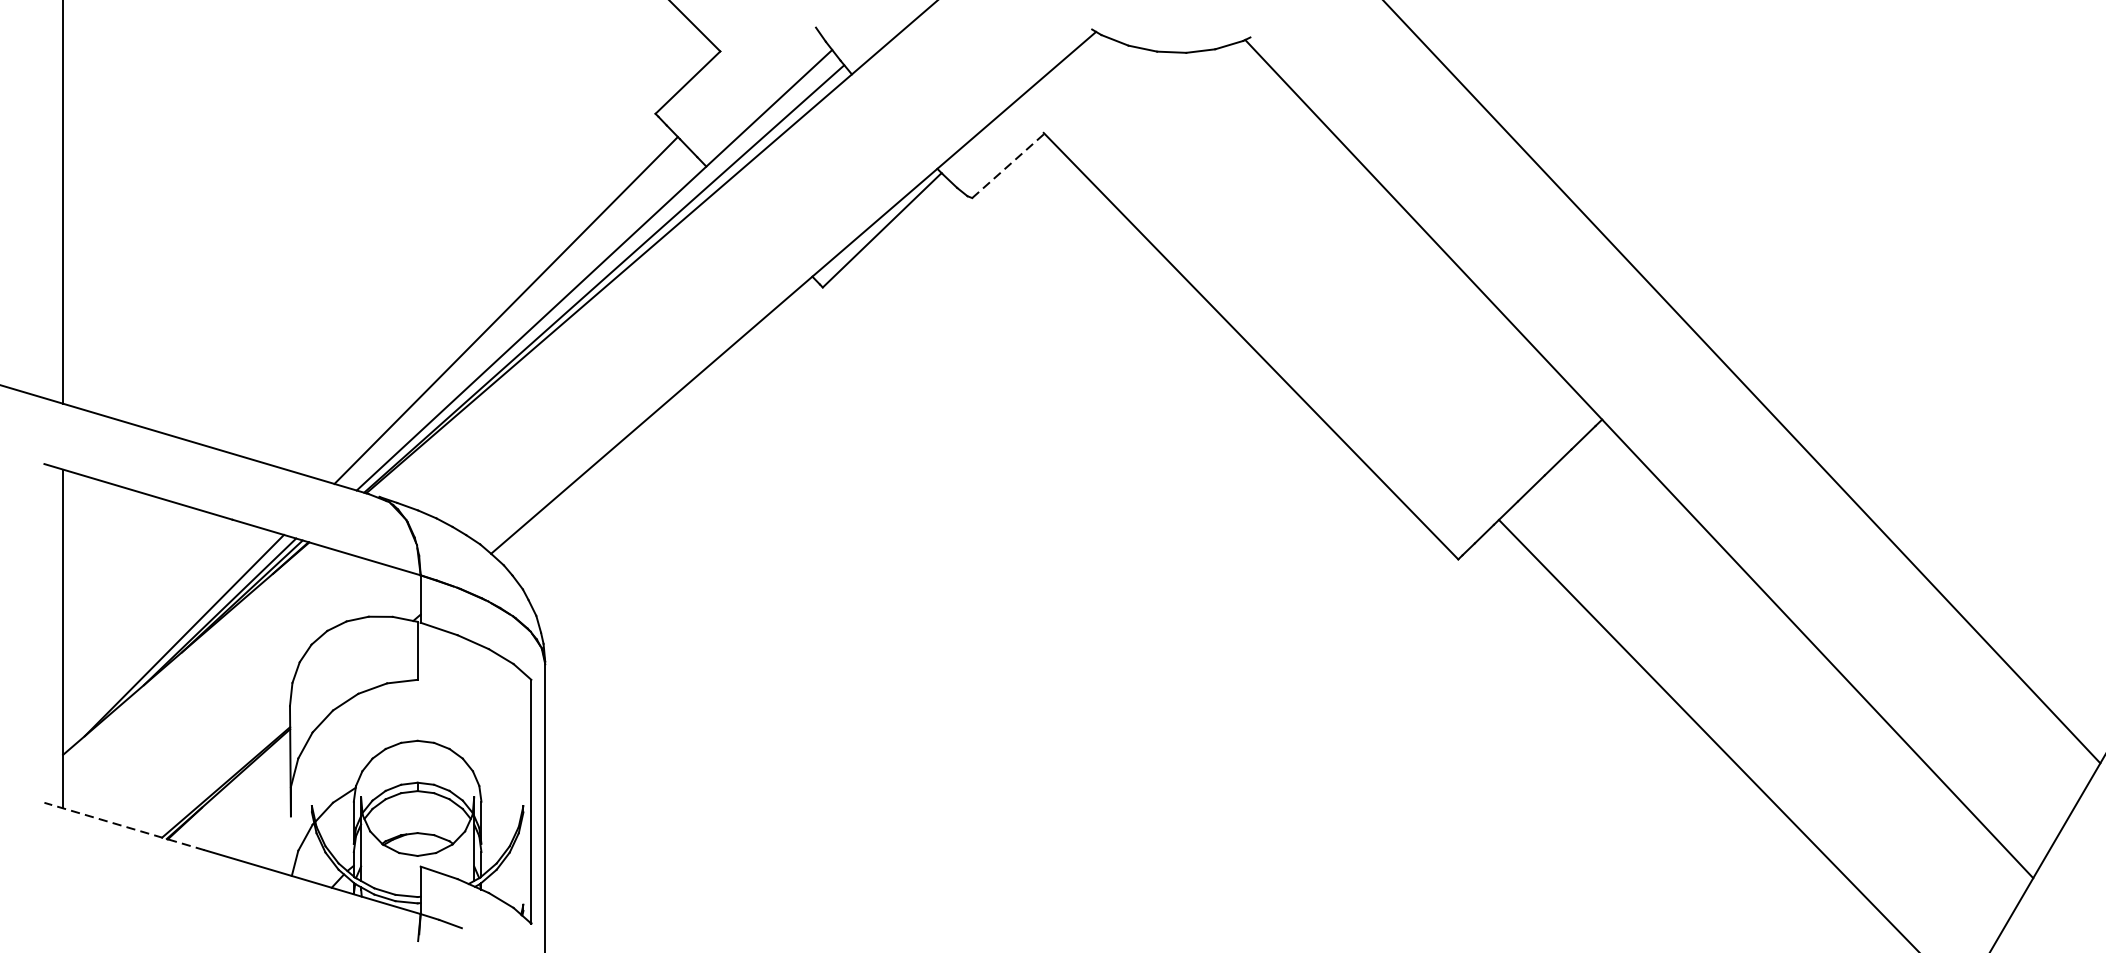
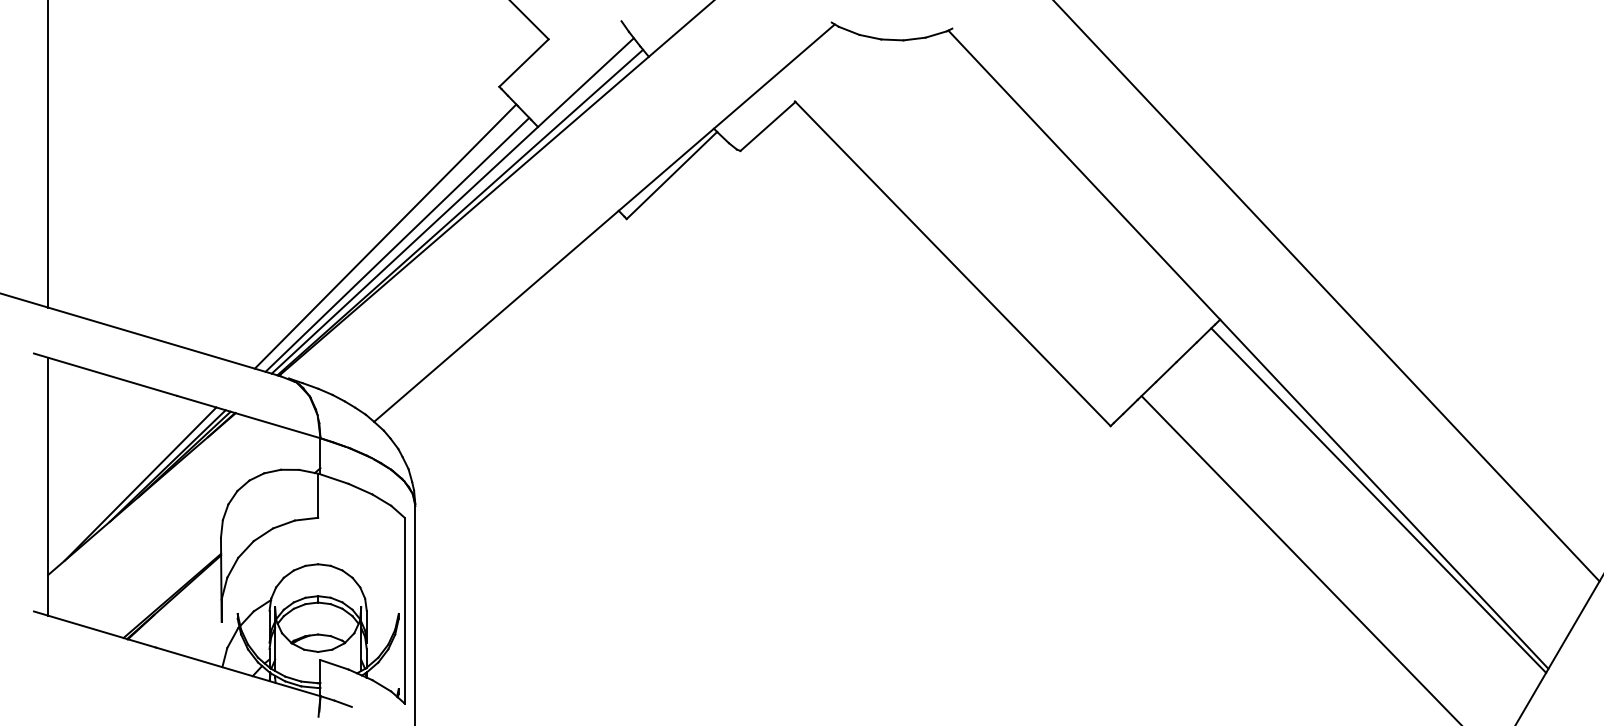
line: (1009, 165) -> (768, 126), dashed -> solid
line: (521, 320) -> (397, 244), added
line: (1810, 657) -> (1378, 500), added
line: (123, 826) -> (94, 629), dashed -> solid

